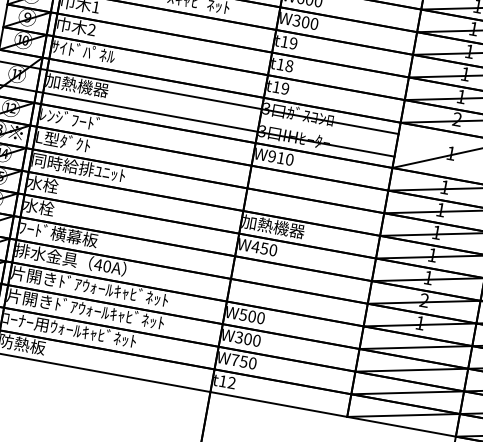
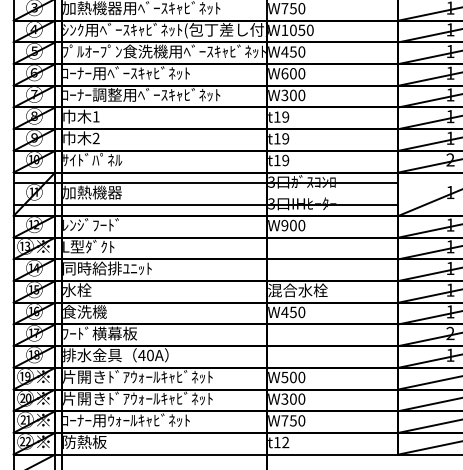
text: (289, 65) -> (285, 138), t18 -> t19
text: (281, 158) -> (293, 225), W910 -> W900
text: (46, 208) -> (84, 311), 水栓 -> 食洗機
text: (272, 226) -> (297, 290), 加熱機器 -> 混合水栓

